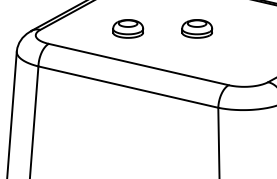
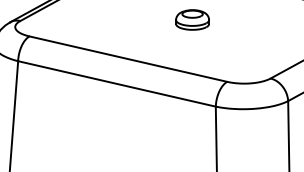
part: (128, 28) -> (117, 19), removed

